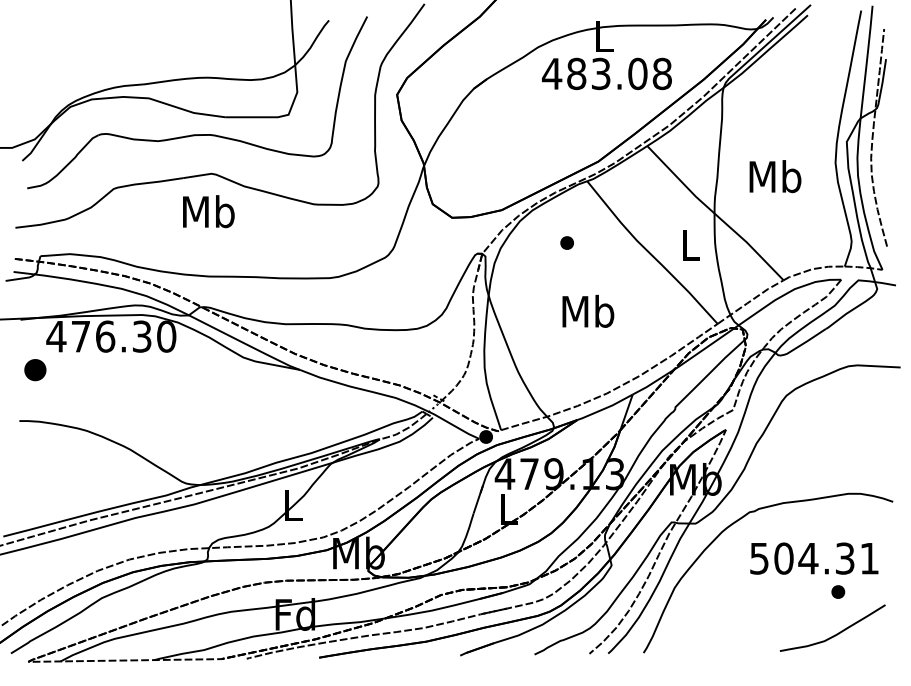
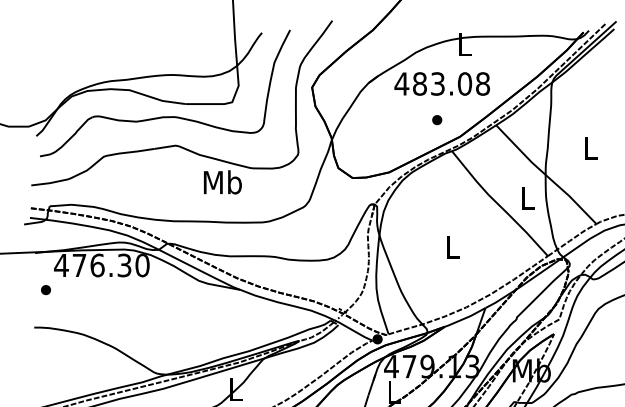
text: (606, 73) -> (441, 83), moved
text: (775, 176) -> (590, 147), Mb -> L
text: (208, 211) -> (222, 182), moved
part: (566, 242) -> (436, 119), moved
text: (588, 310) -> (452, 246), Mb -> L
part: (35, 369) -> (46, 289), size x0.62

